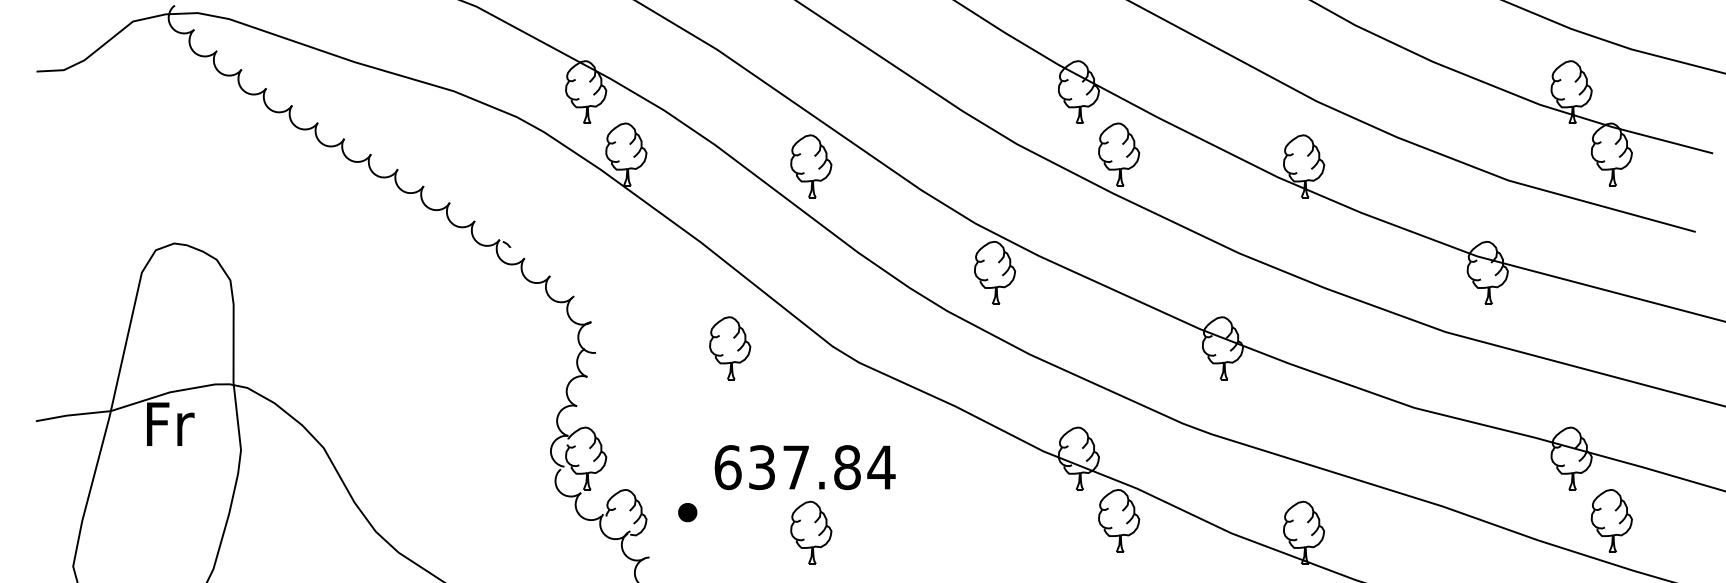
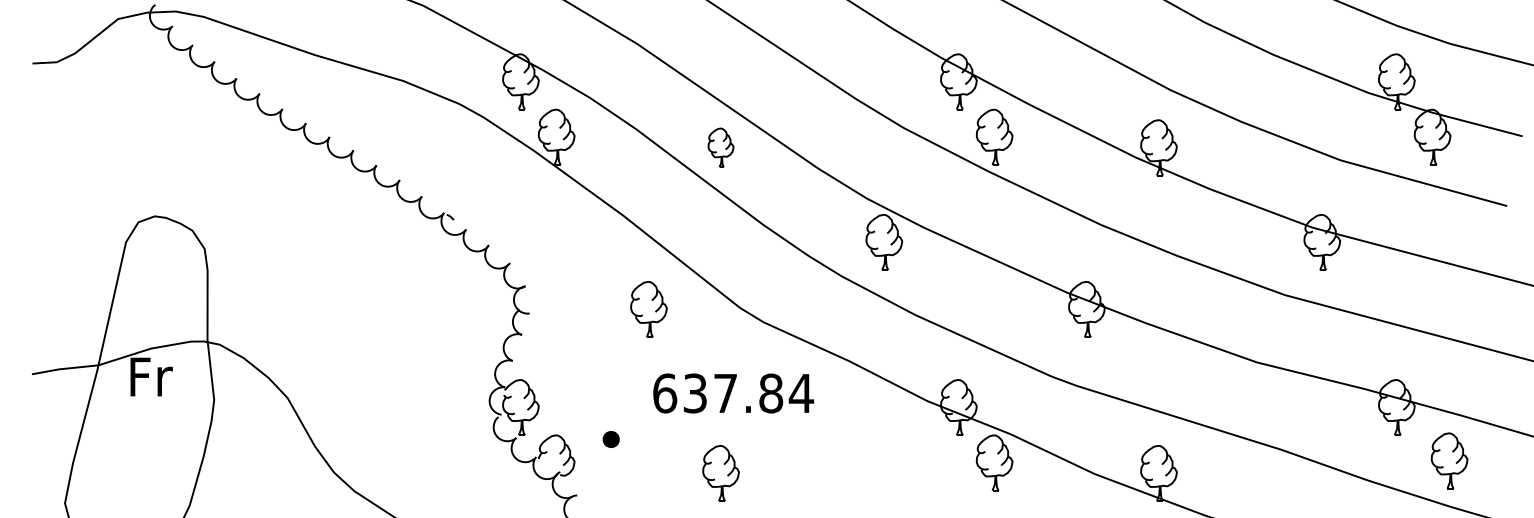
part: (810, 166) -> (720, 147), size x0.7
text: (805, 467) -> (733, 393), moved
part: (686, 512) -> (610, 439), moved
part: (1611, 520) -> (1449, 460), moved

